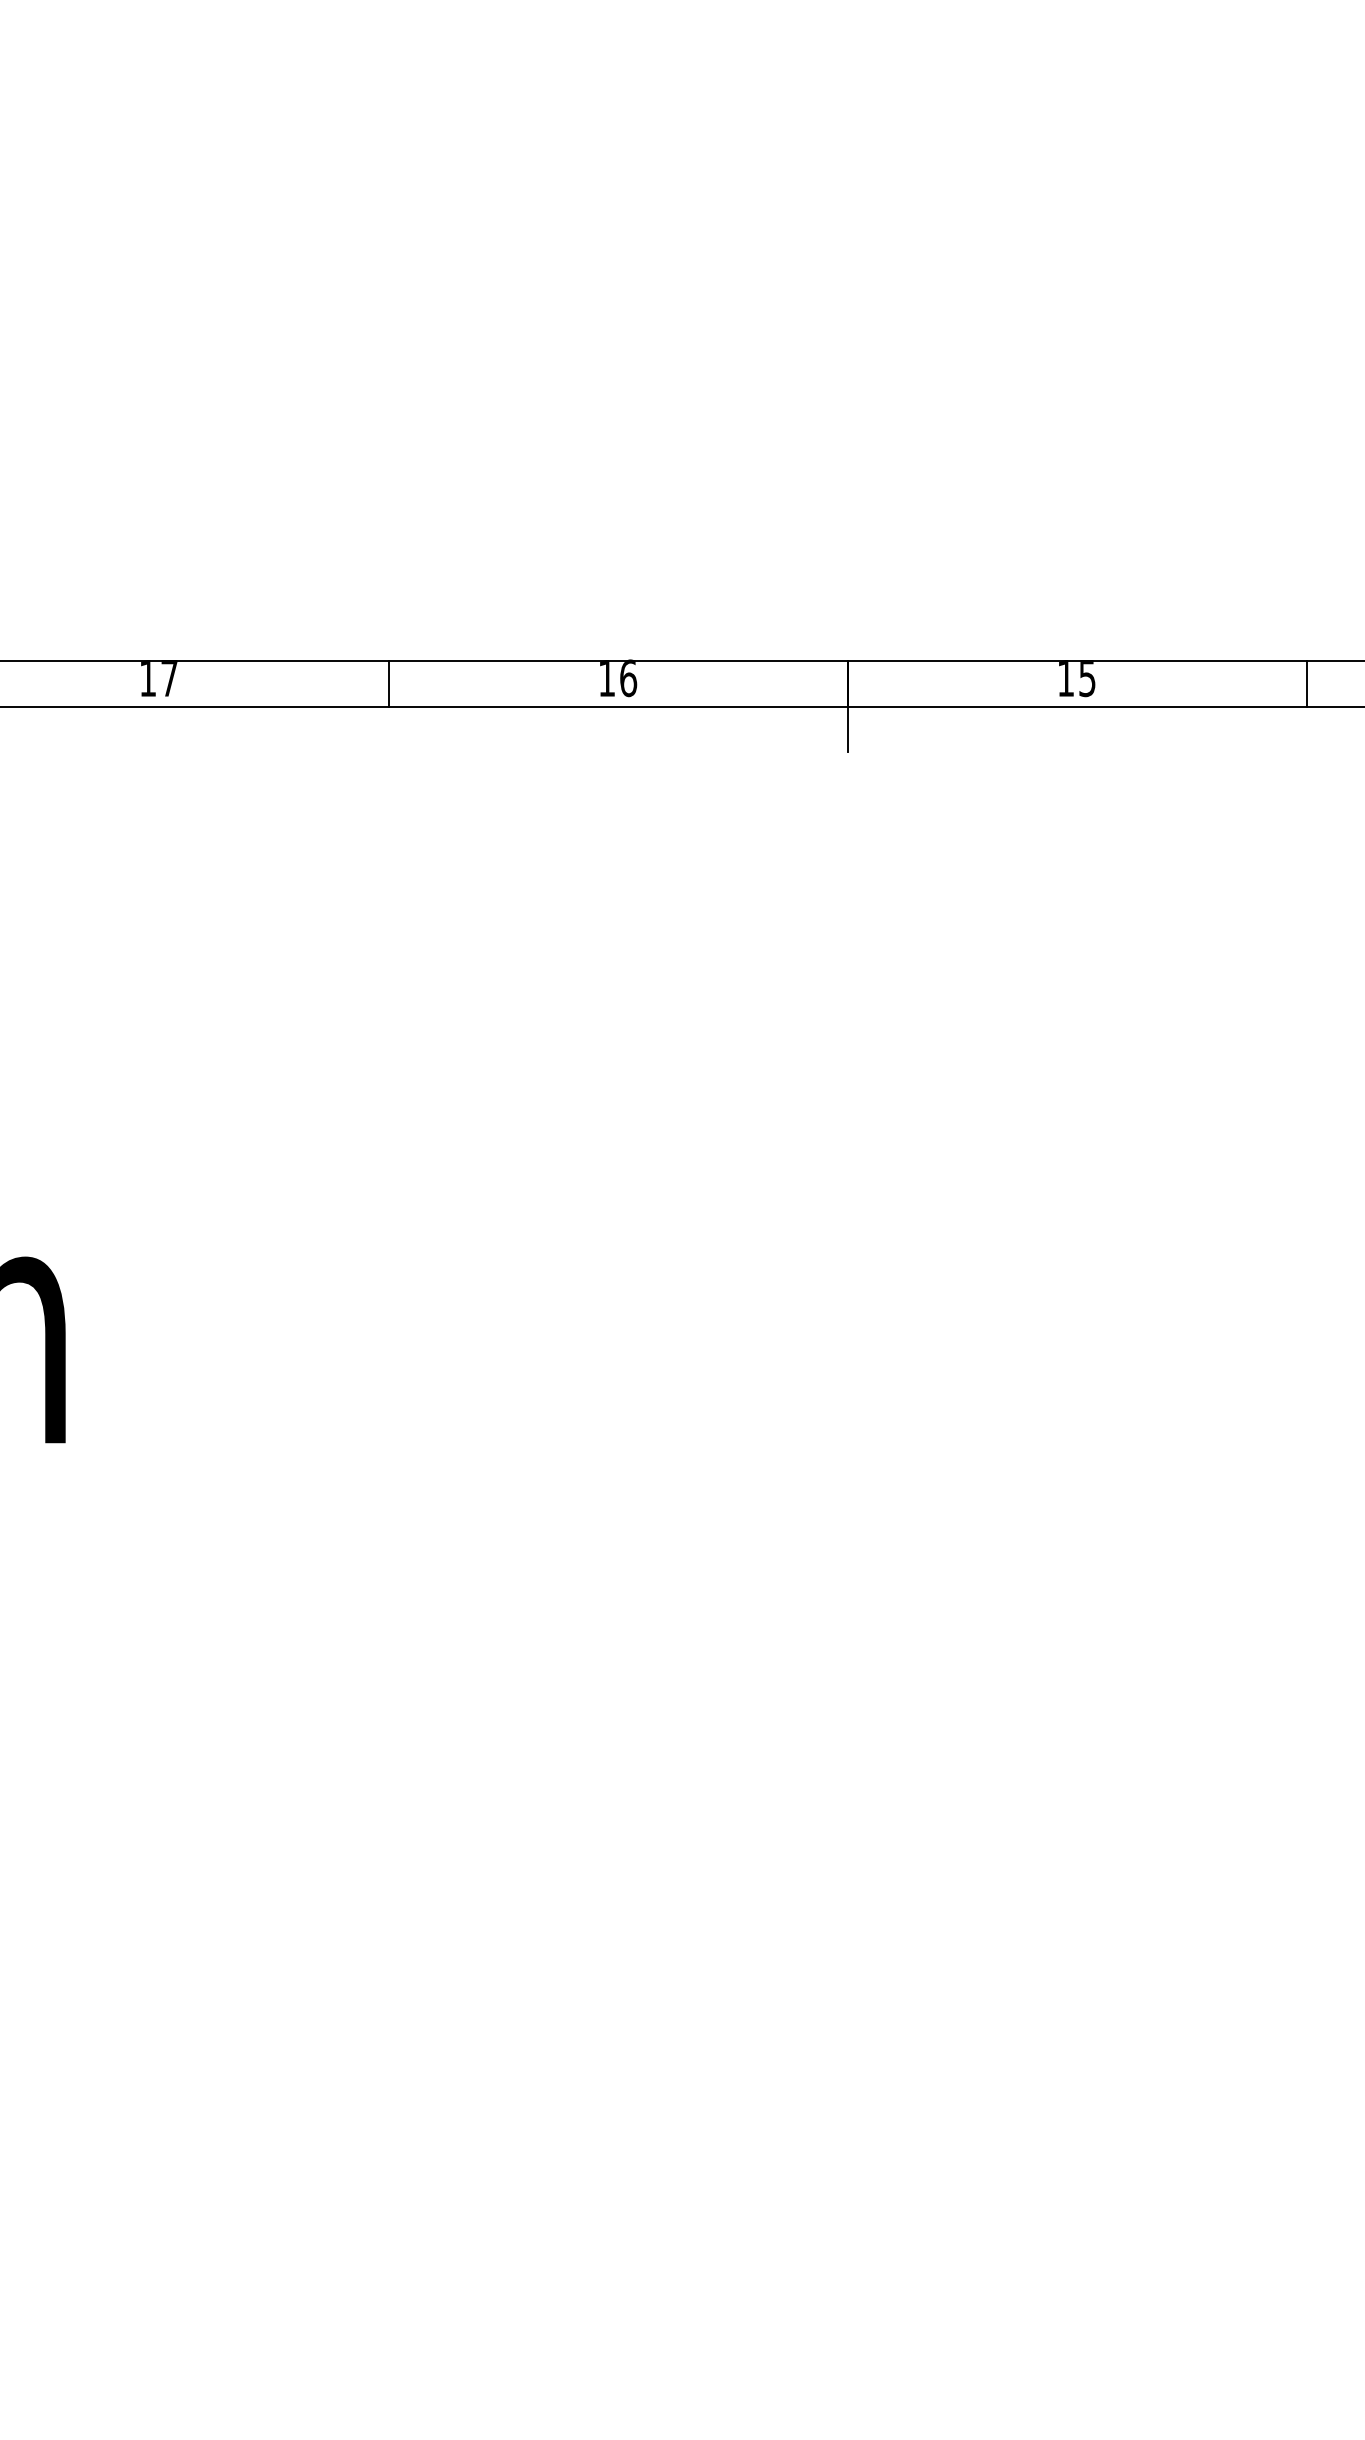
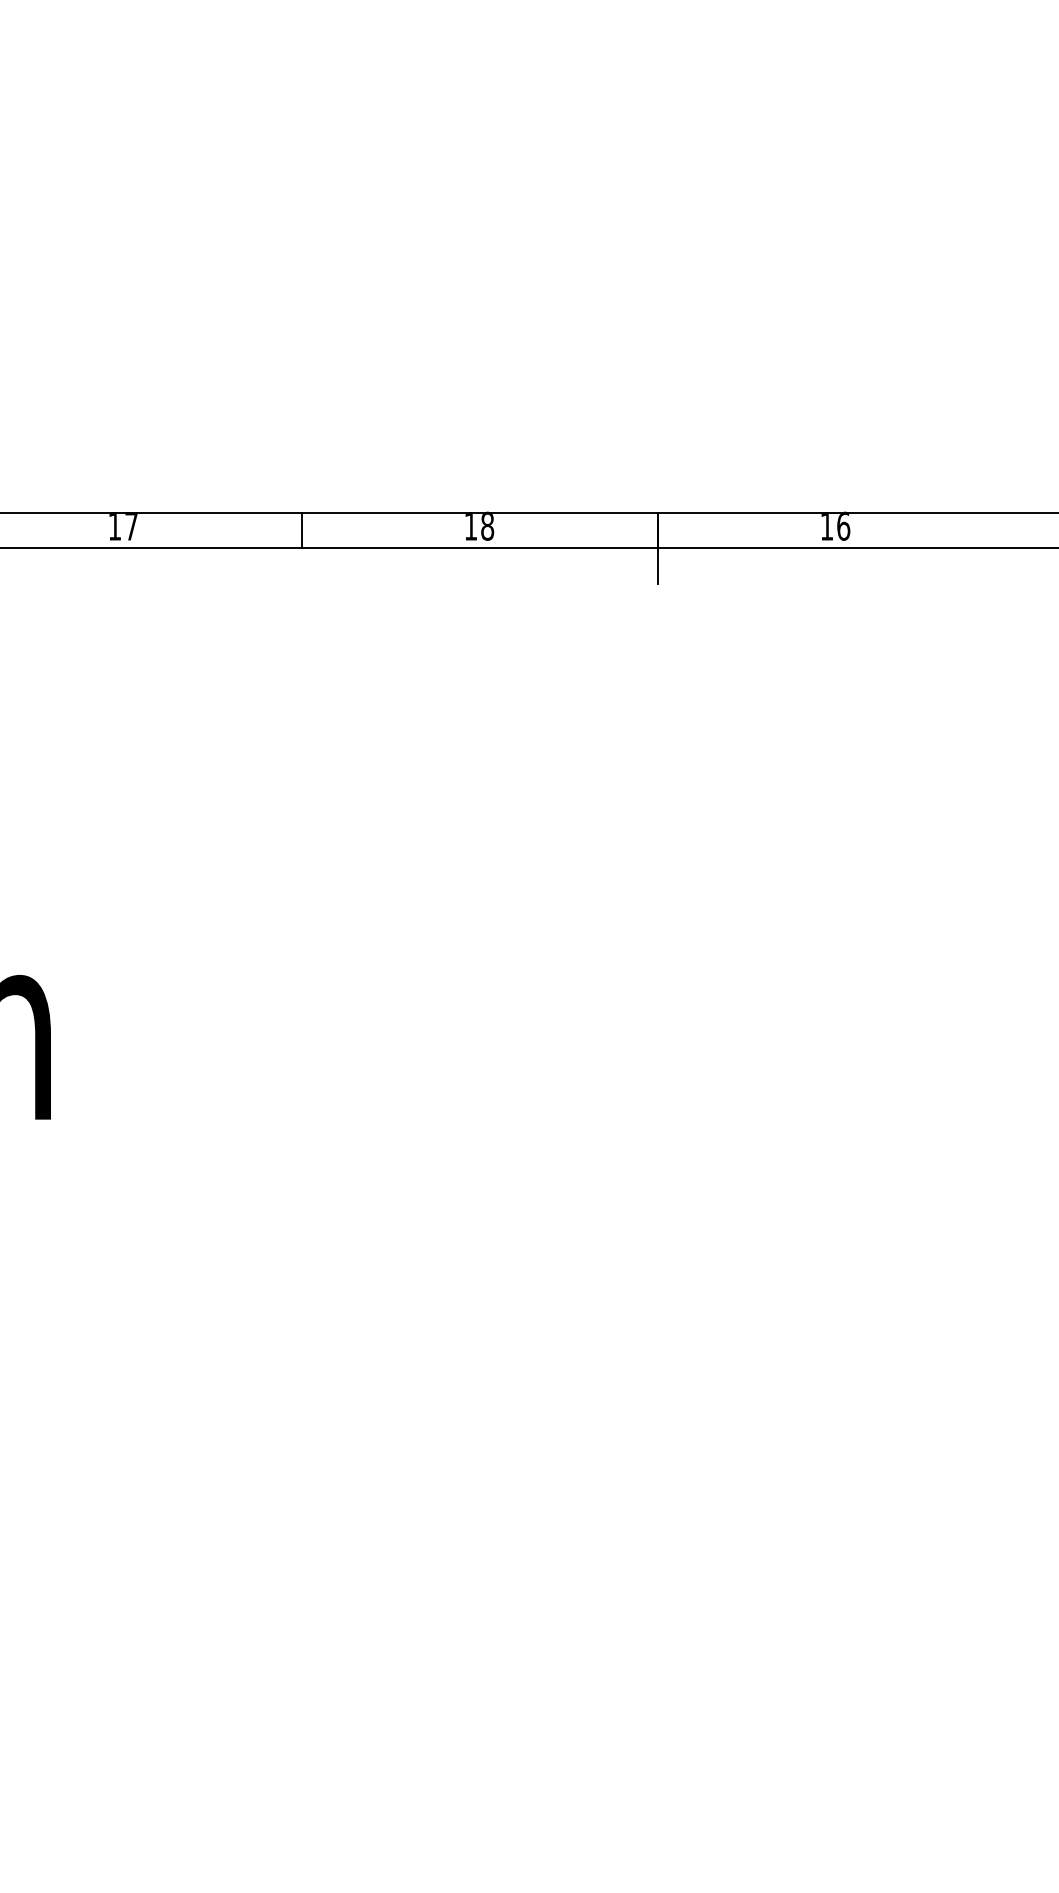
text: (628, 677) -> (487, 525), 16 -> 18
text: (1087, 678) -> (843, 526), 15 -> 16
line: (1307, 683) -> (1014, 530), removed

